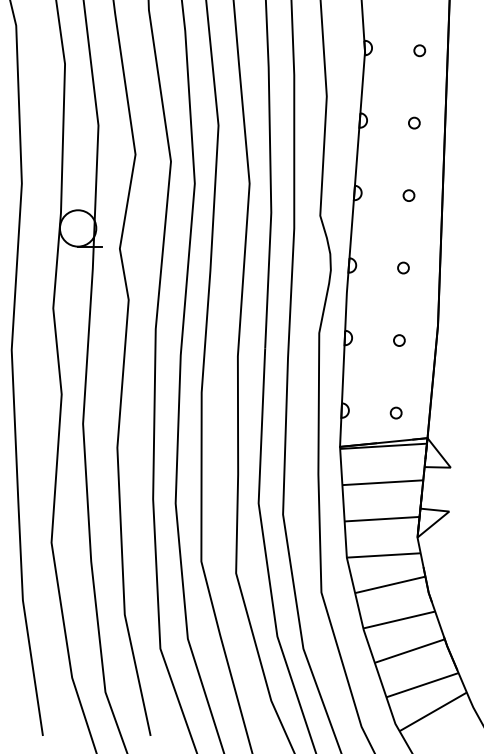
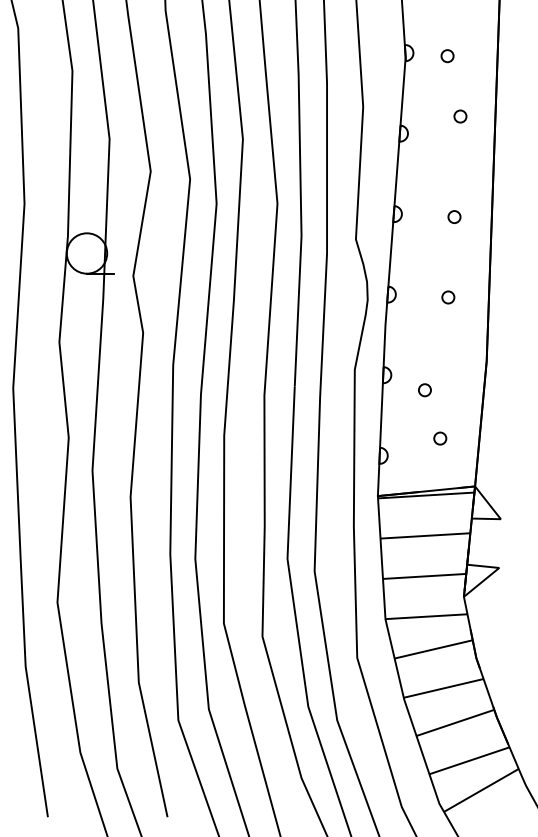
circle: (419, 50) -> (447, 55), moved
circle: (414, 122) -> (460, 115), moved
circle: (399, 340) -> (425, 390), moved
circle: (395, 412) -> (439, 437), moved

